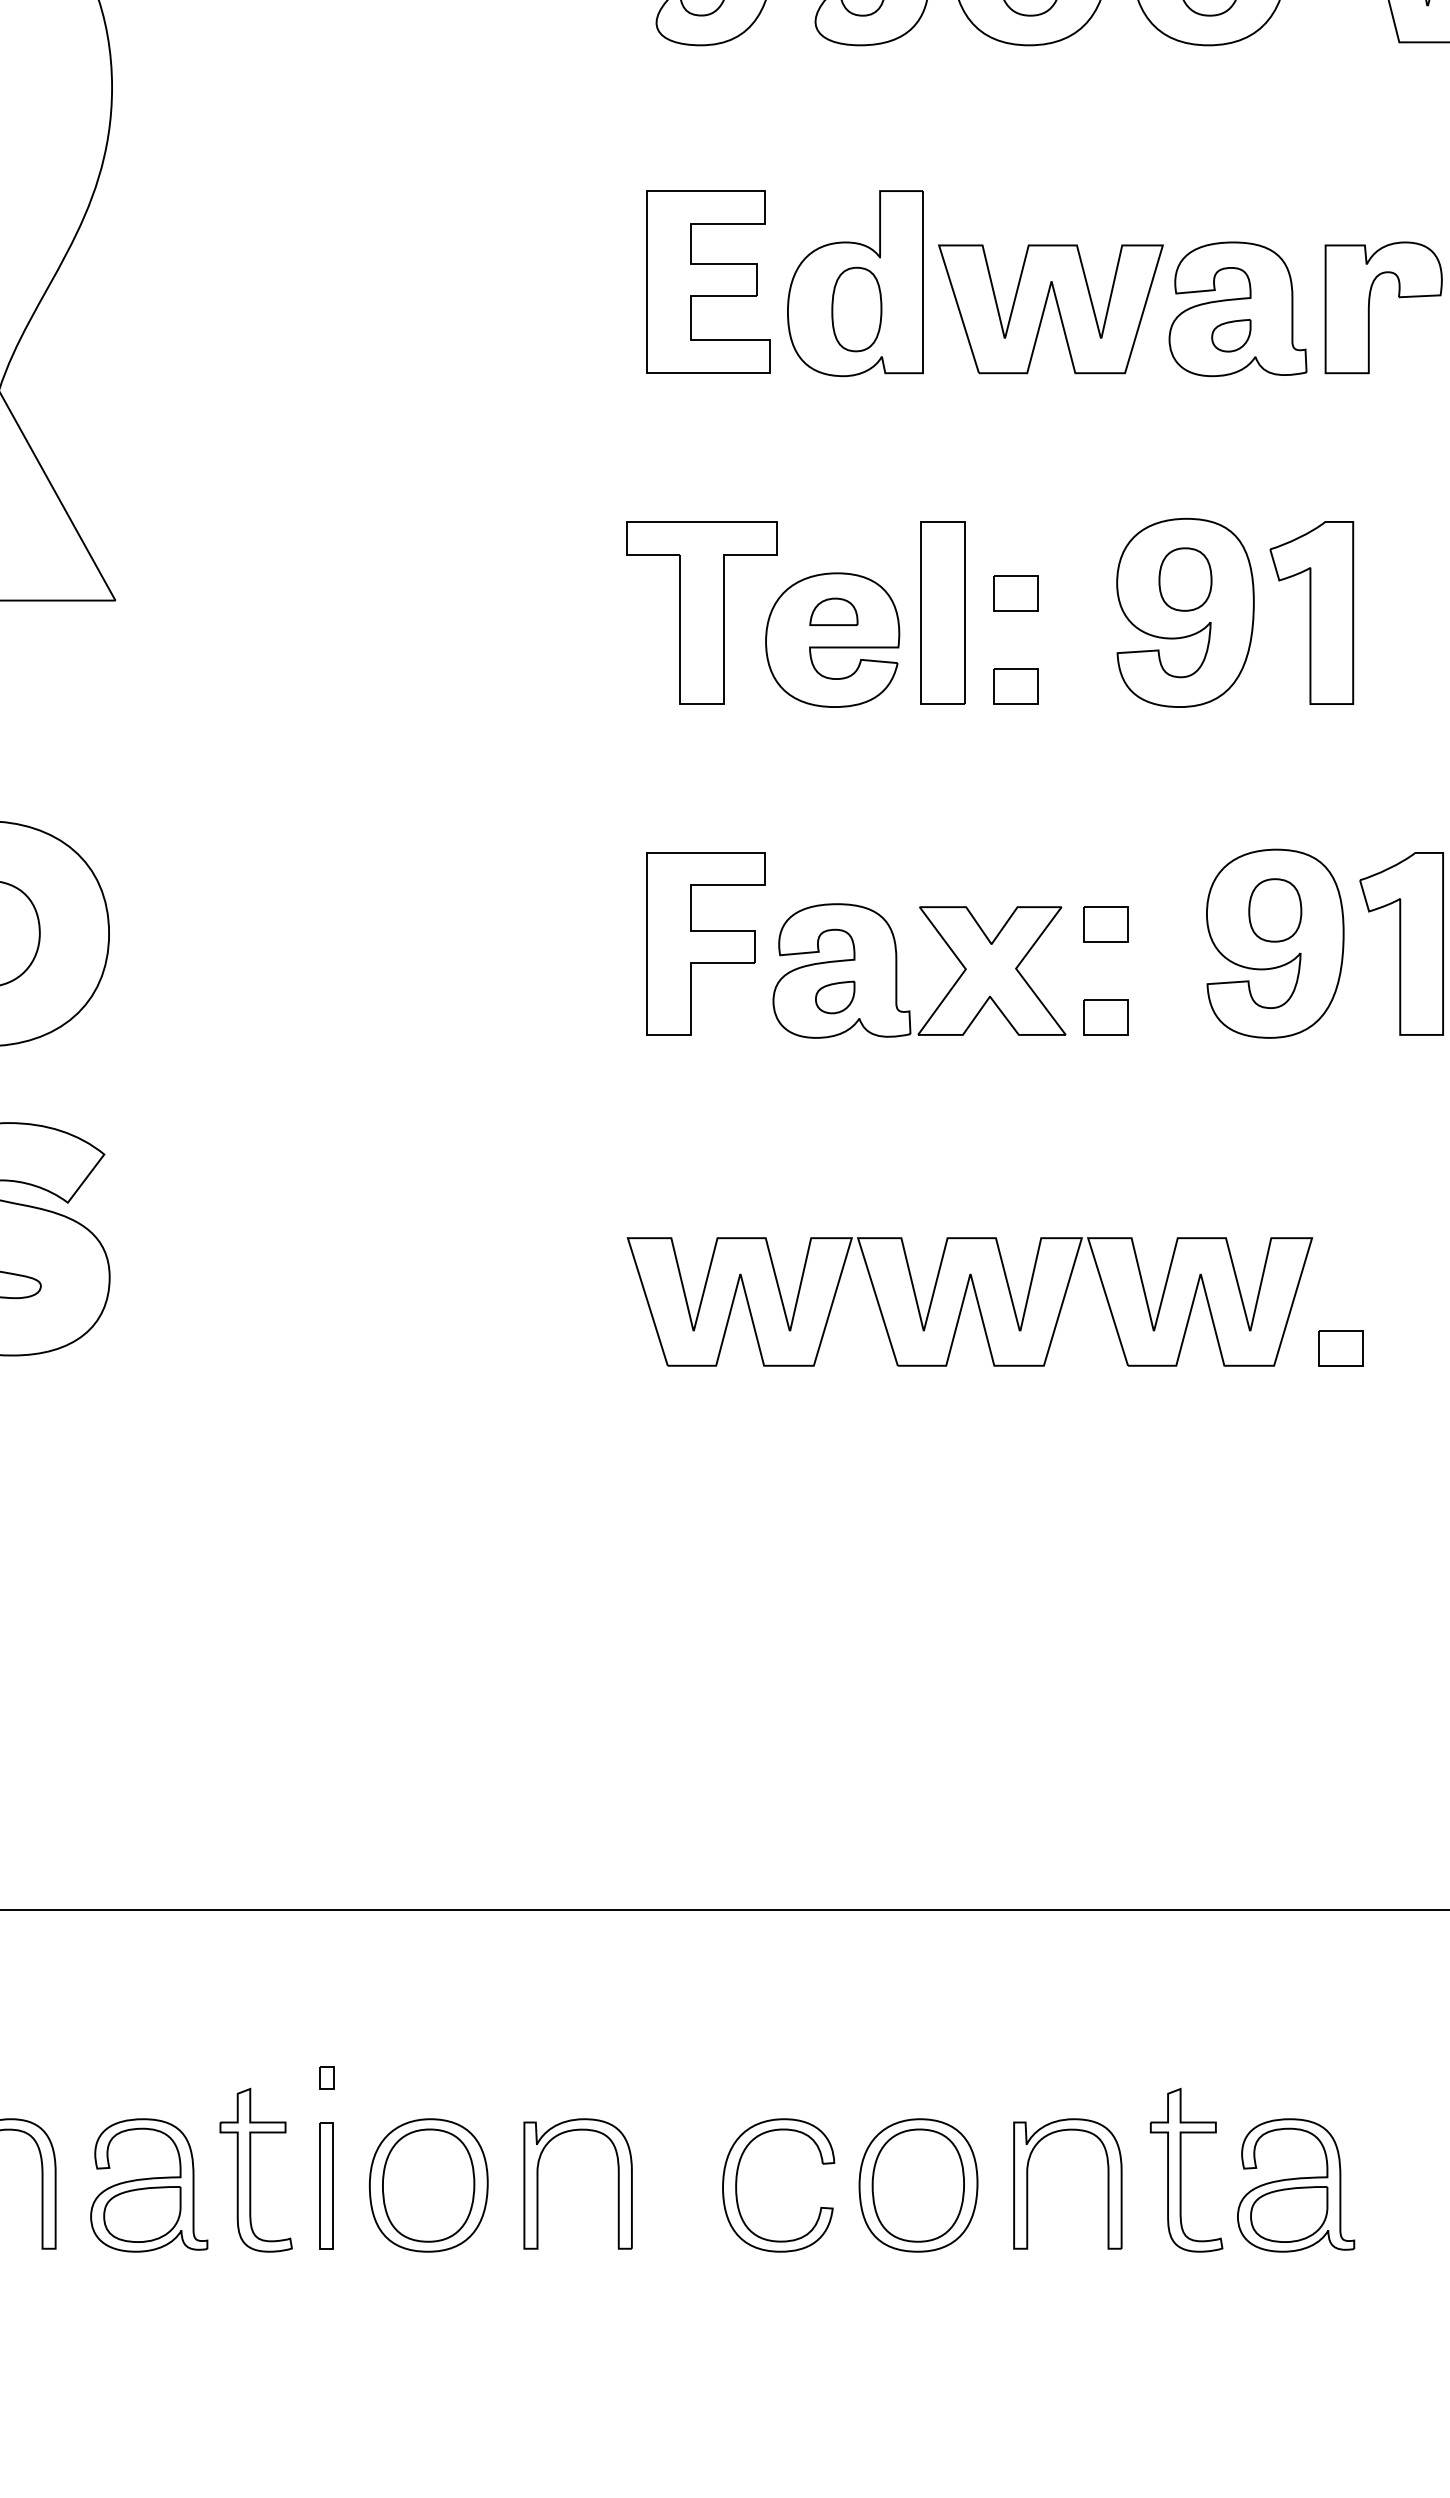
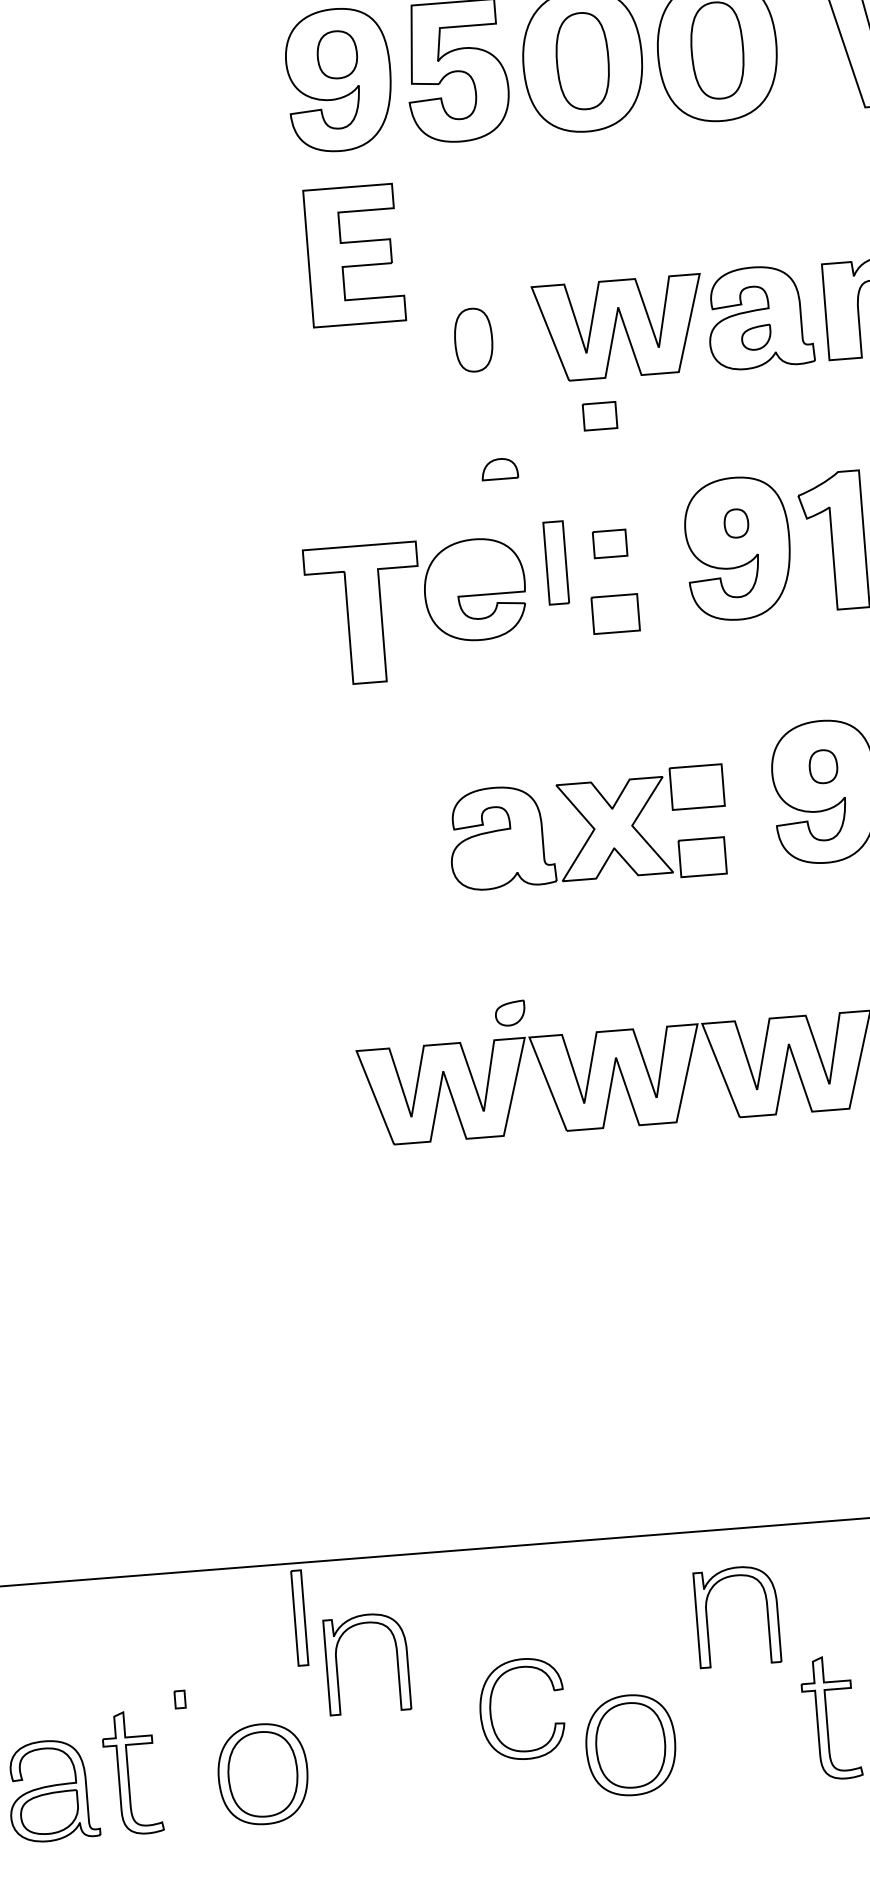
part: (708, 281) -> (354, 255), moved
part: (855, 283) -> (471, 320), removed
part: (1015, 423) -> (599, 416), added
part: (1185, 579) -> (736, 523), size x0.6
part: (833, 611) -> (499, 468), moved
part: (701, 612) -> (364, 613), moved
part: (942, 612) -> (555, 562), size x0.6
part: (1015, 686) -> (615, 613), size x1.4
part: (1275, 910) -> (823, 766), size x0.7
part: (1105, 924) -> (696, 787), size x1.6
part: (705, 943) -> (397, 825), removed
part: (835, 997) -> (510, 1013), moved
part: (1105, 1017) -> (702, 857), size x1.4
part: (538, 2183) -> (337, 1665), moved
part: (1028, 2183) -> (707, 1618), moved
part: (737, 2184) -> (491, 1710), moved
part: (326, 2185) -> (299, 1617), moved

